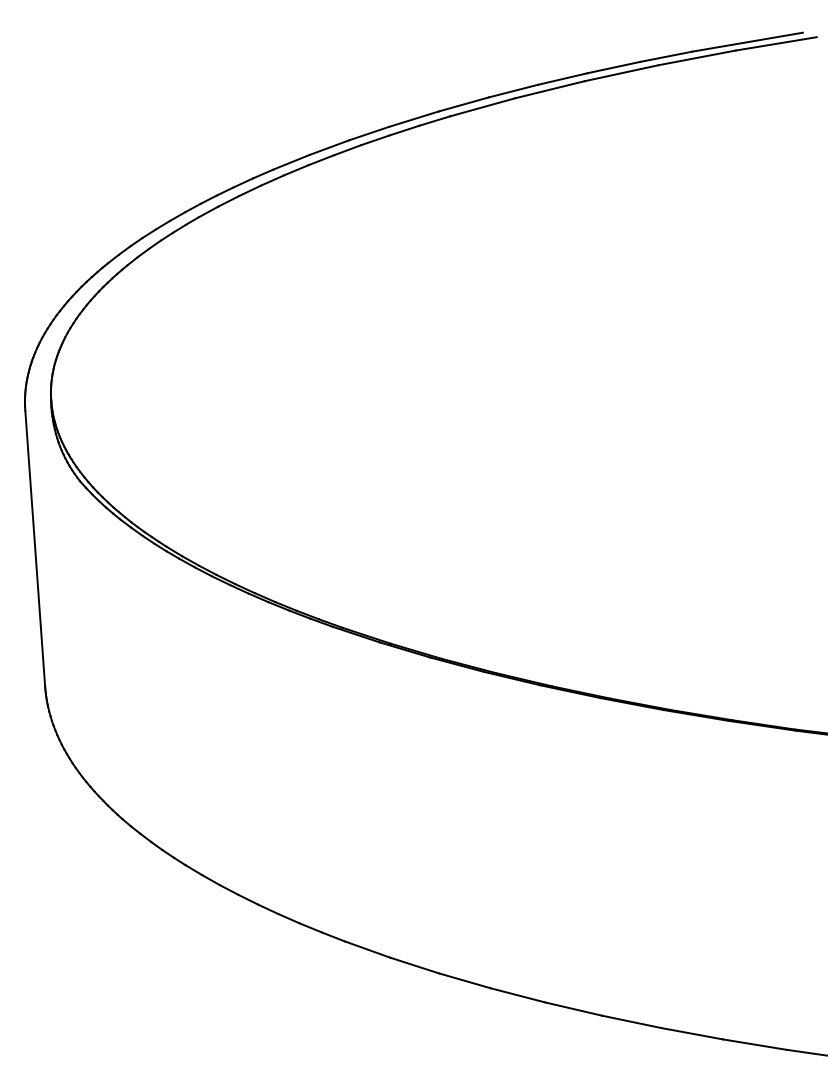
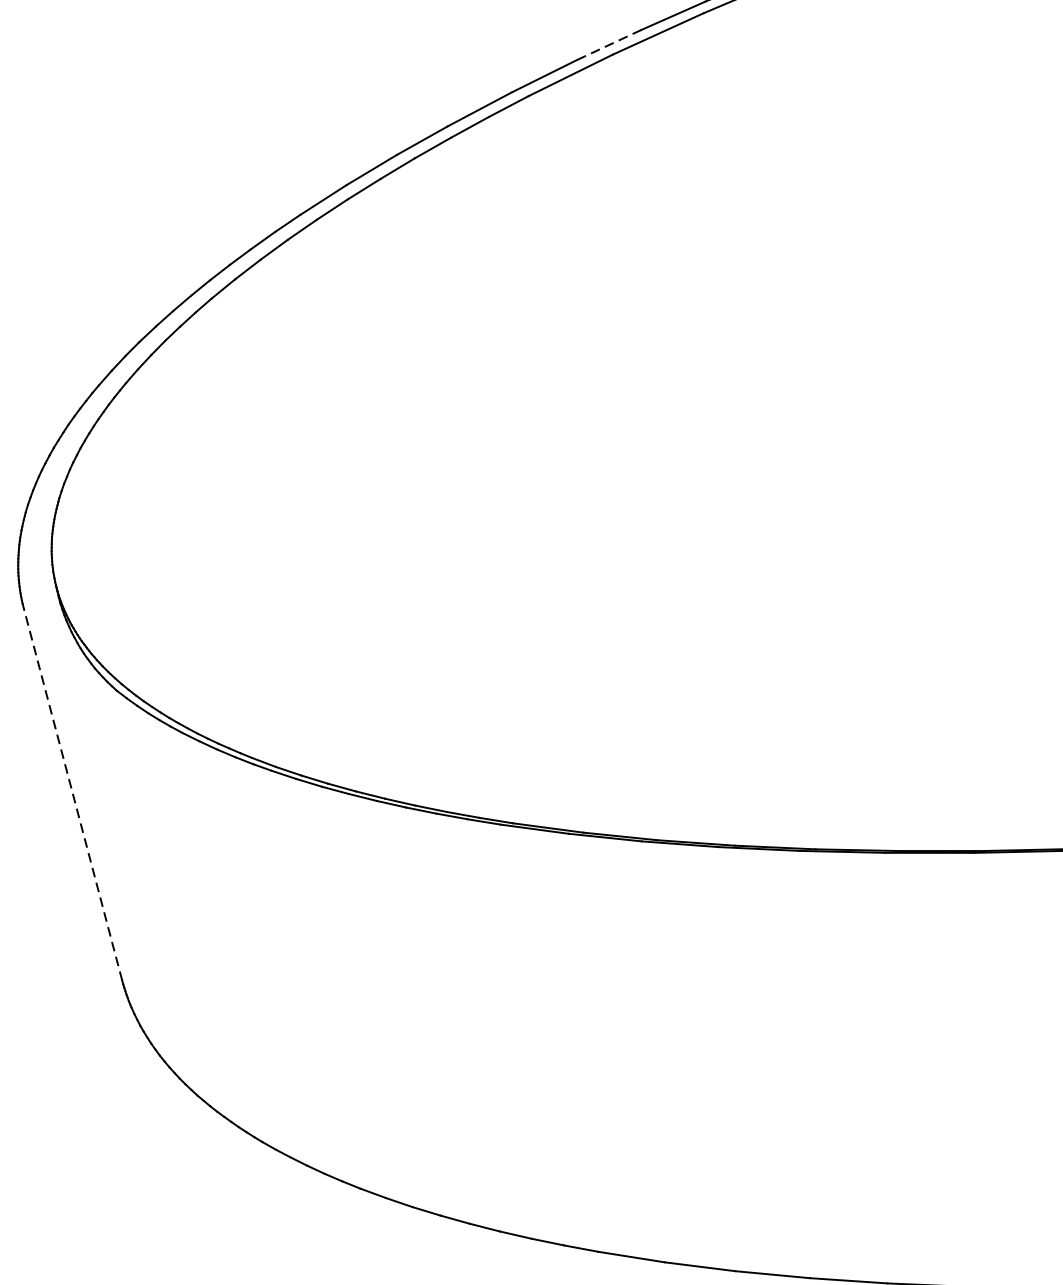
line: (514, 90) -> (610, 44), solid -> dashed
line: (35, 548) -> (73, 794), solid -> dashed

